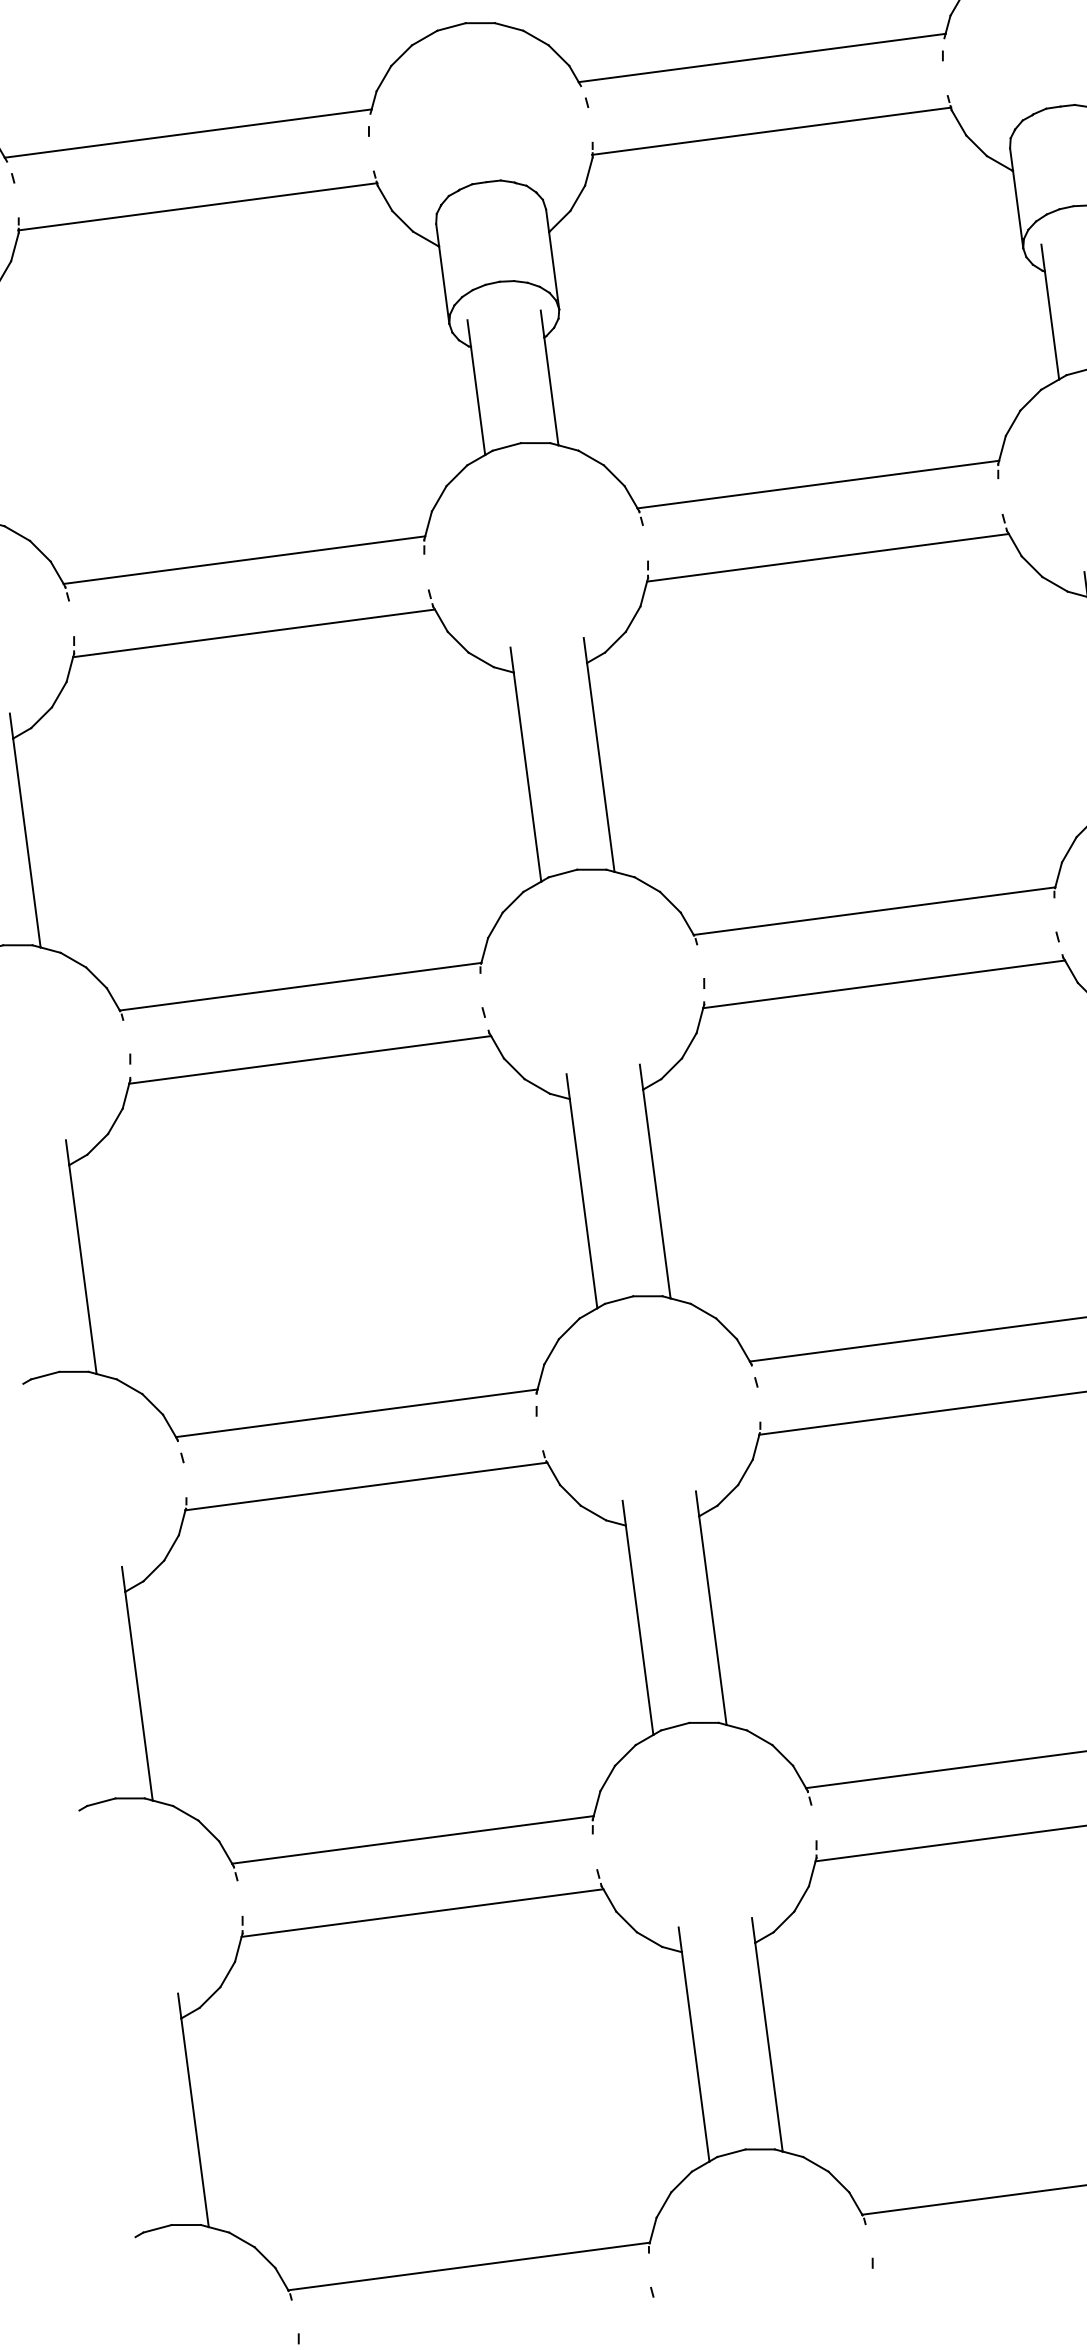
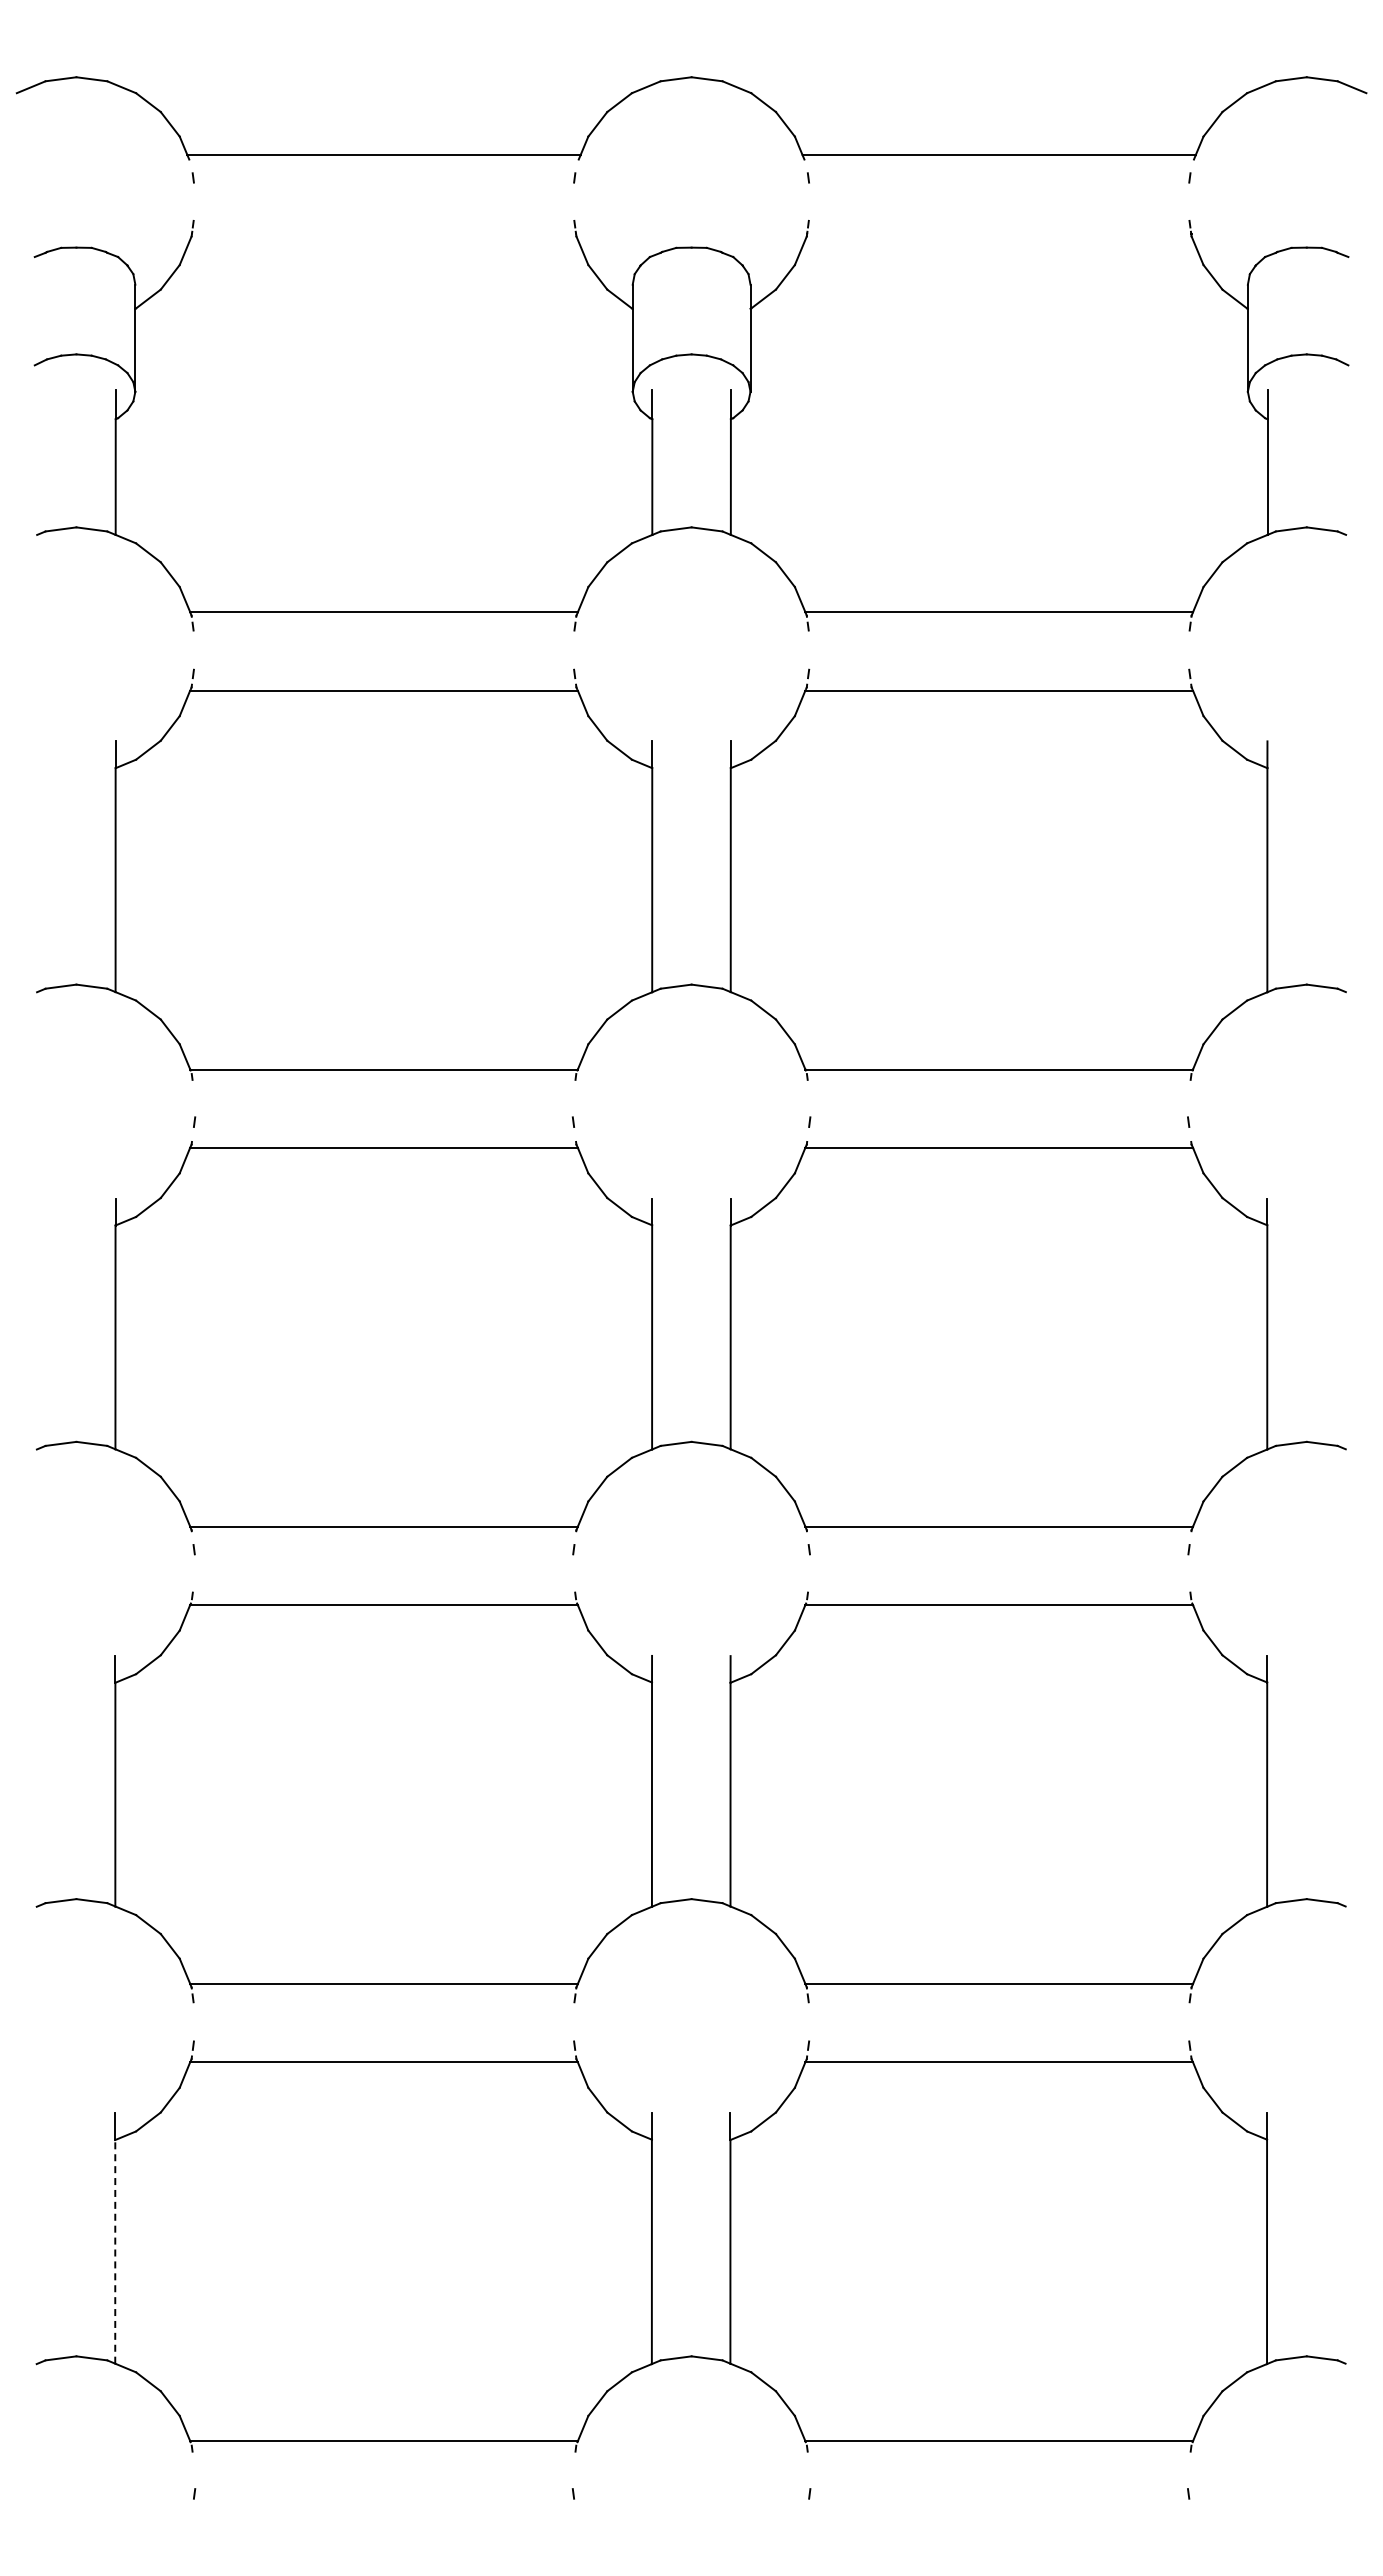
line: (772, 131) -> (999, 233), removed
line: (198, 206) -> (384, 233), removed
line: (195, 2122) -> (115, 2251), solid -> dashed

